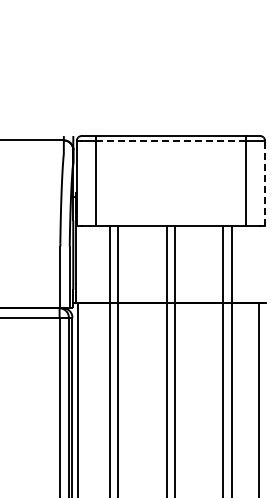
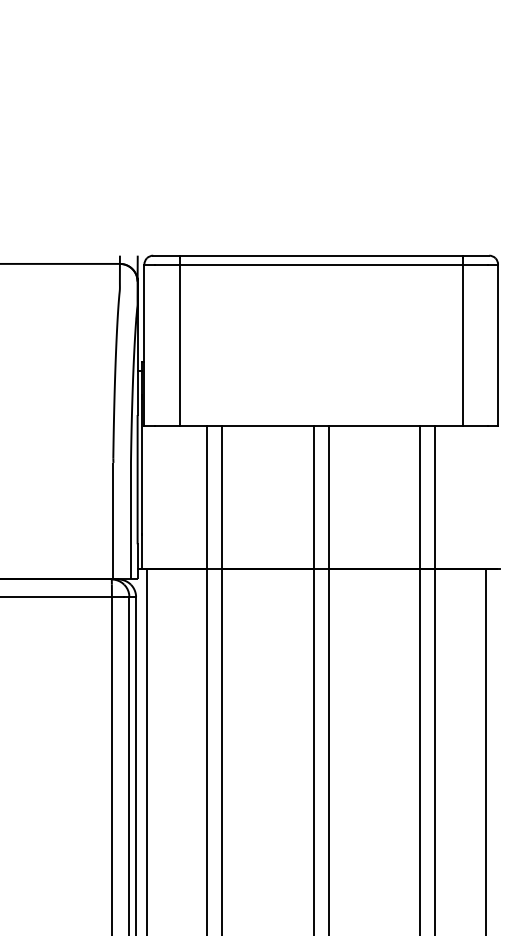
line: (171, 140) -> (322, 264), dashed -> solid
line: (265, 183) -> (499, 344), dashed -> solid

